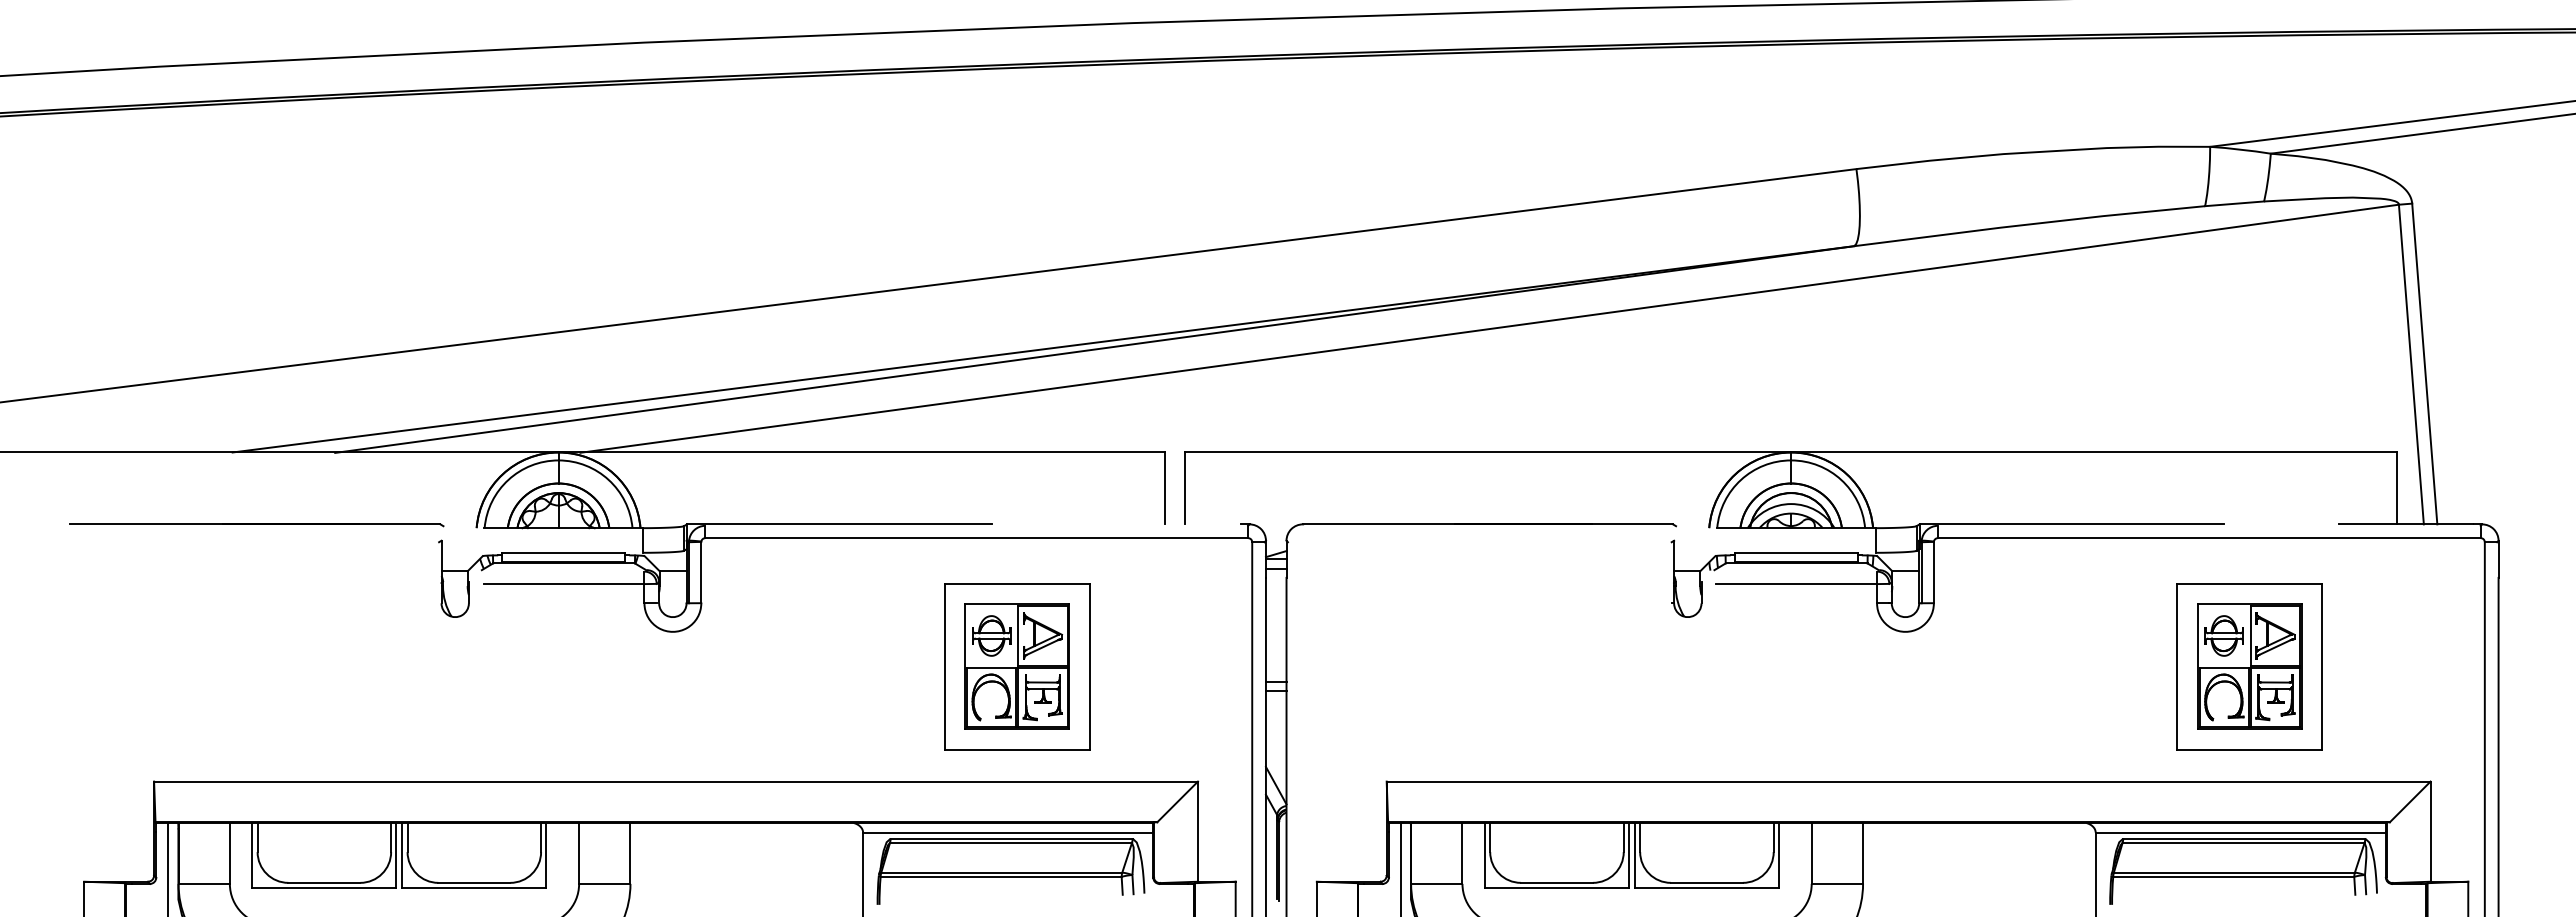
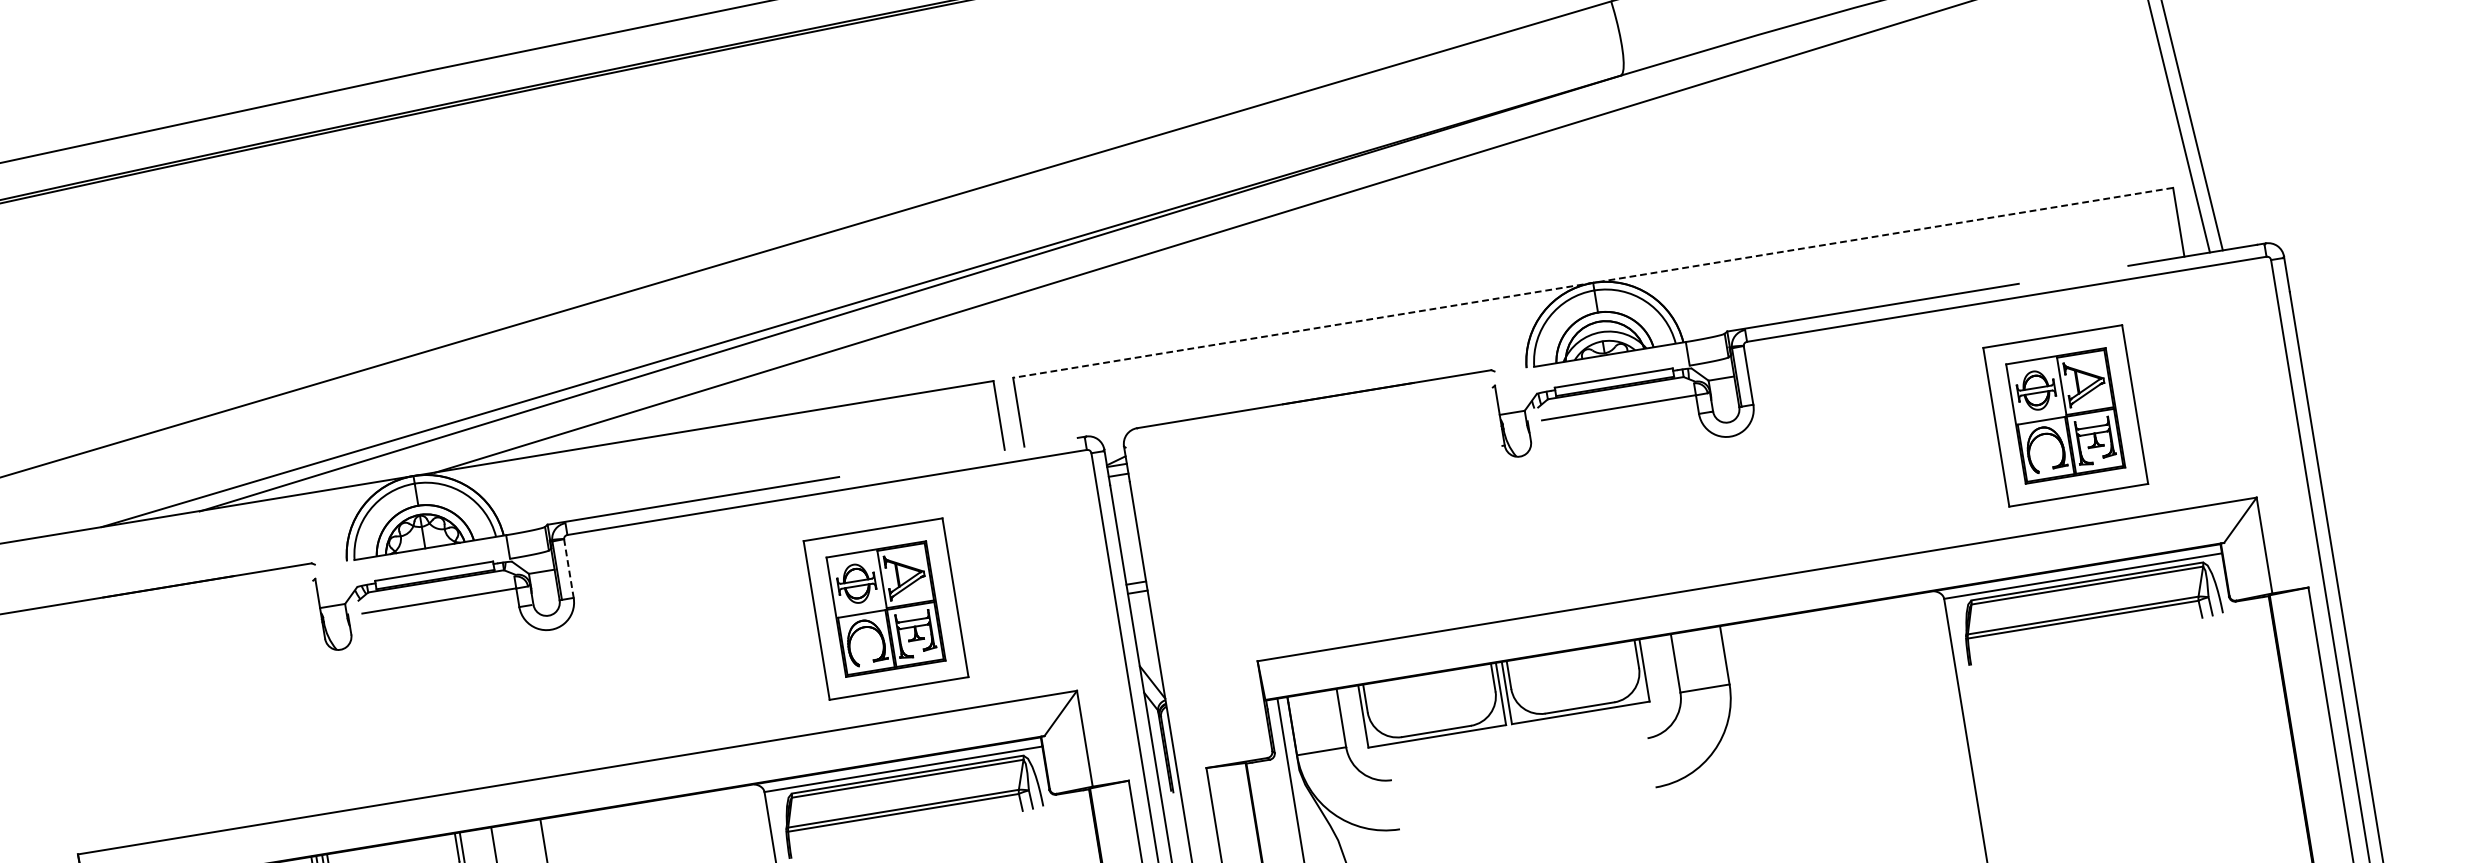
line: (1790, 452) -> (1592, 282), solid -> dashed
line: (701, 572) -> (569, 568), solid -> dashed

